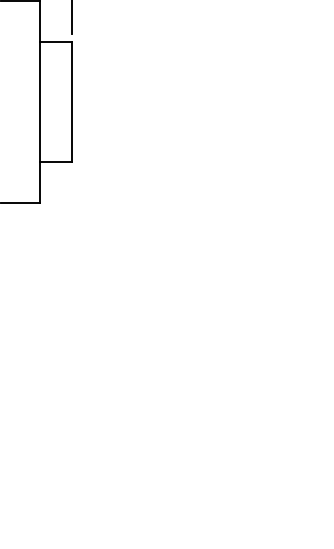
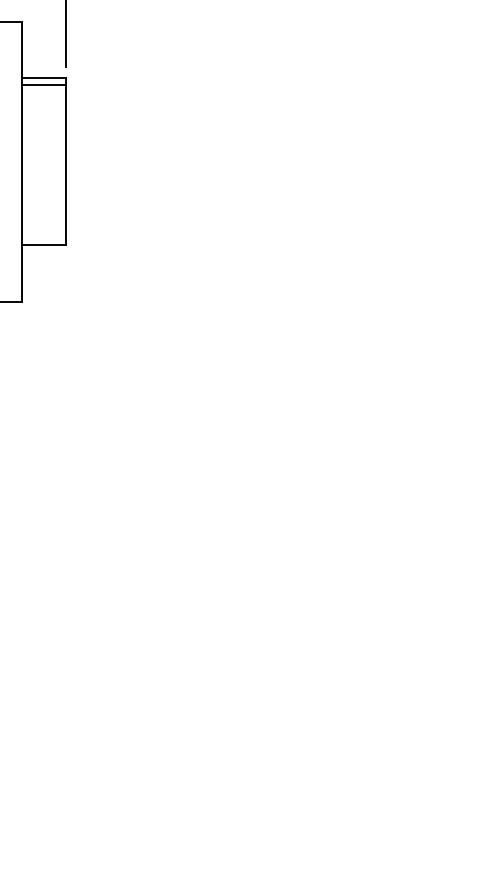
line: (55, 47) -> (43, 85), added

